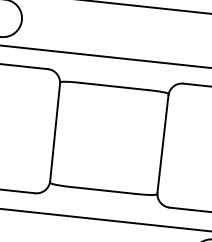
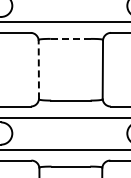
line: (114, 85) -> (70, 38), solid -> dashed
line: (54, 132) -> (38, 69), solid -> dashed

